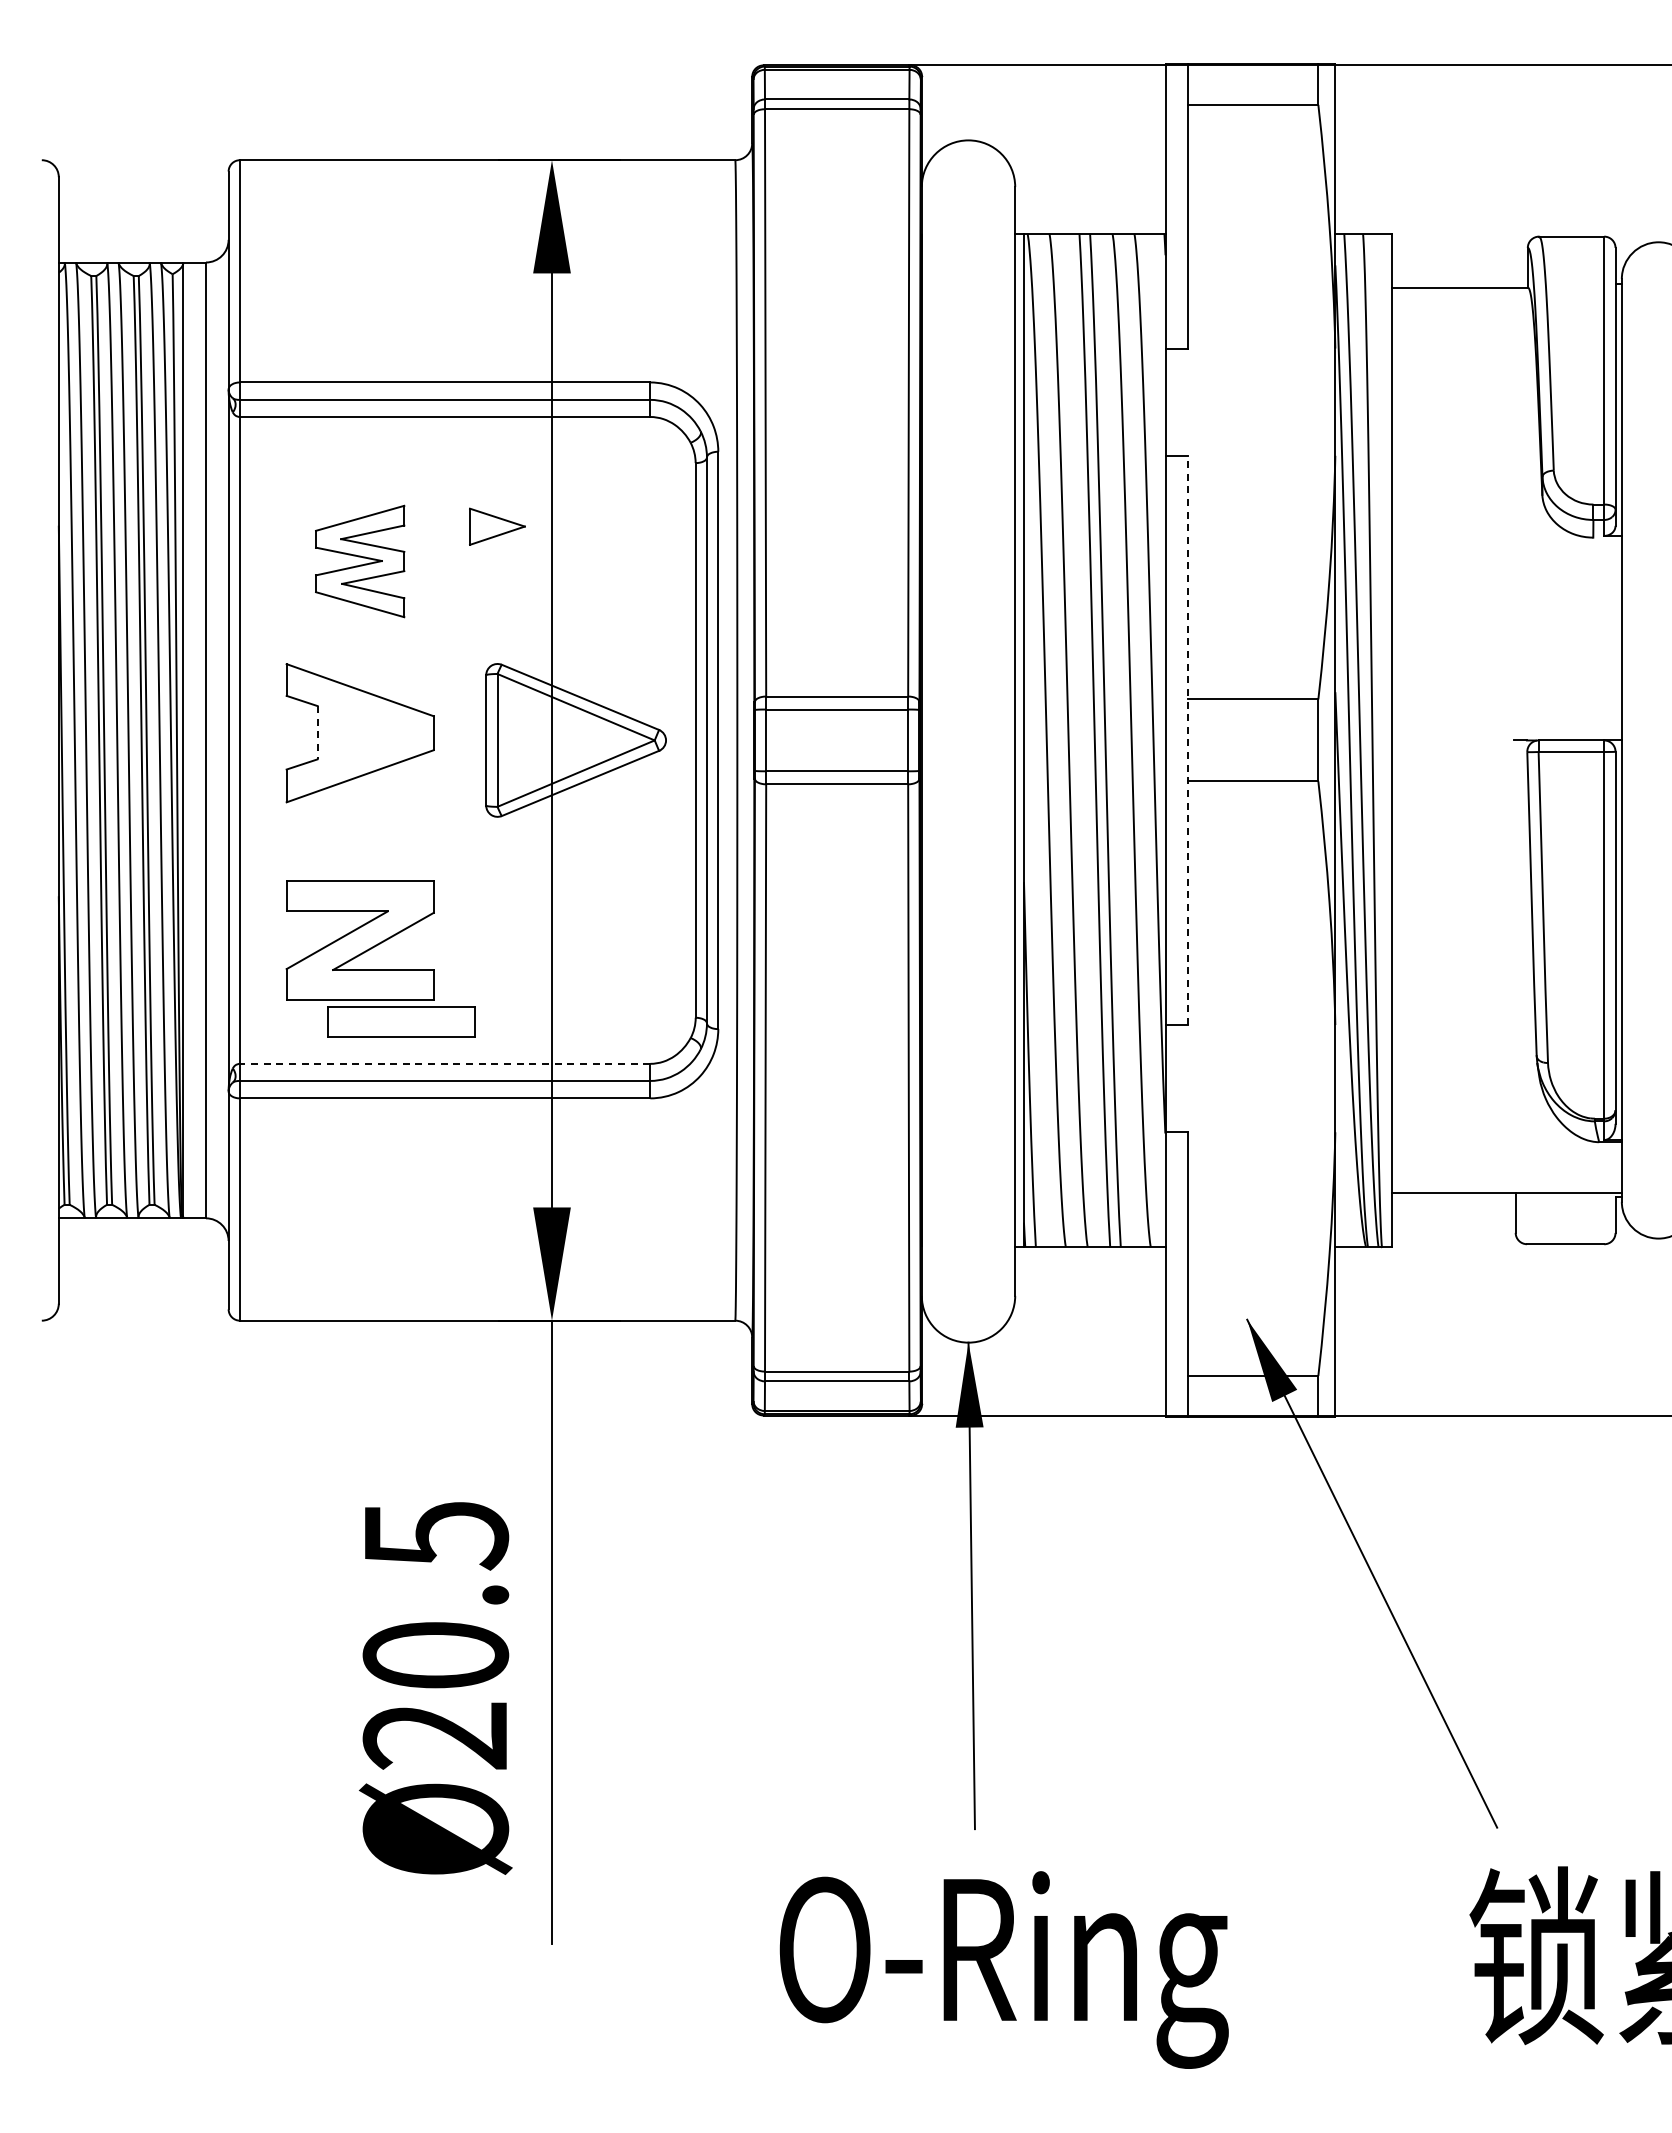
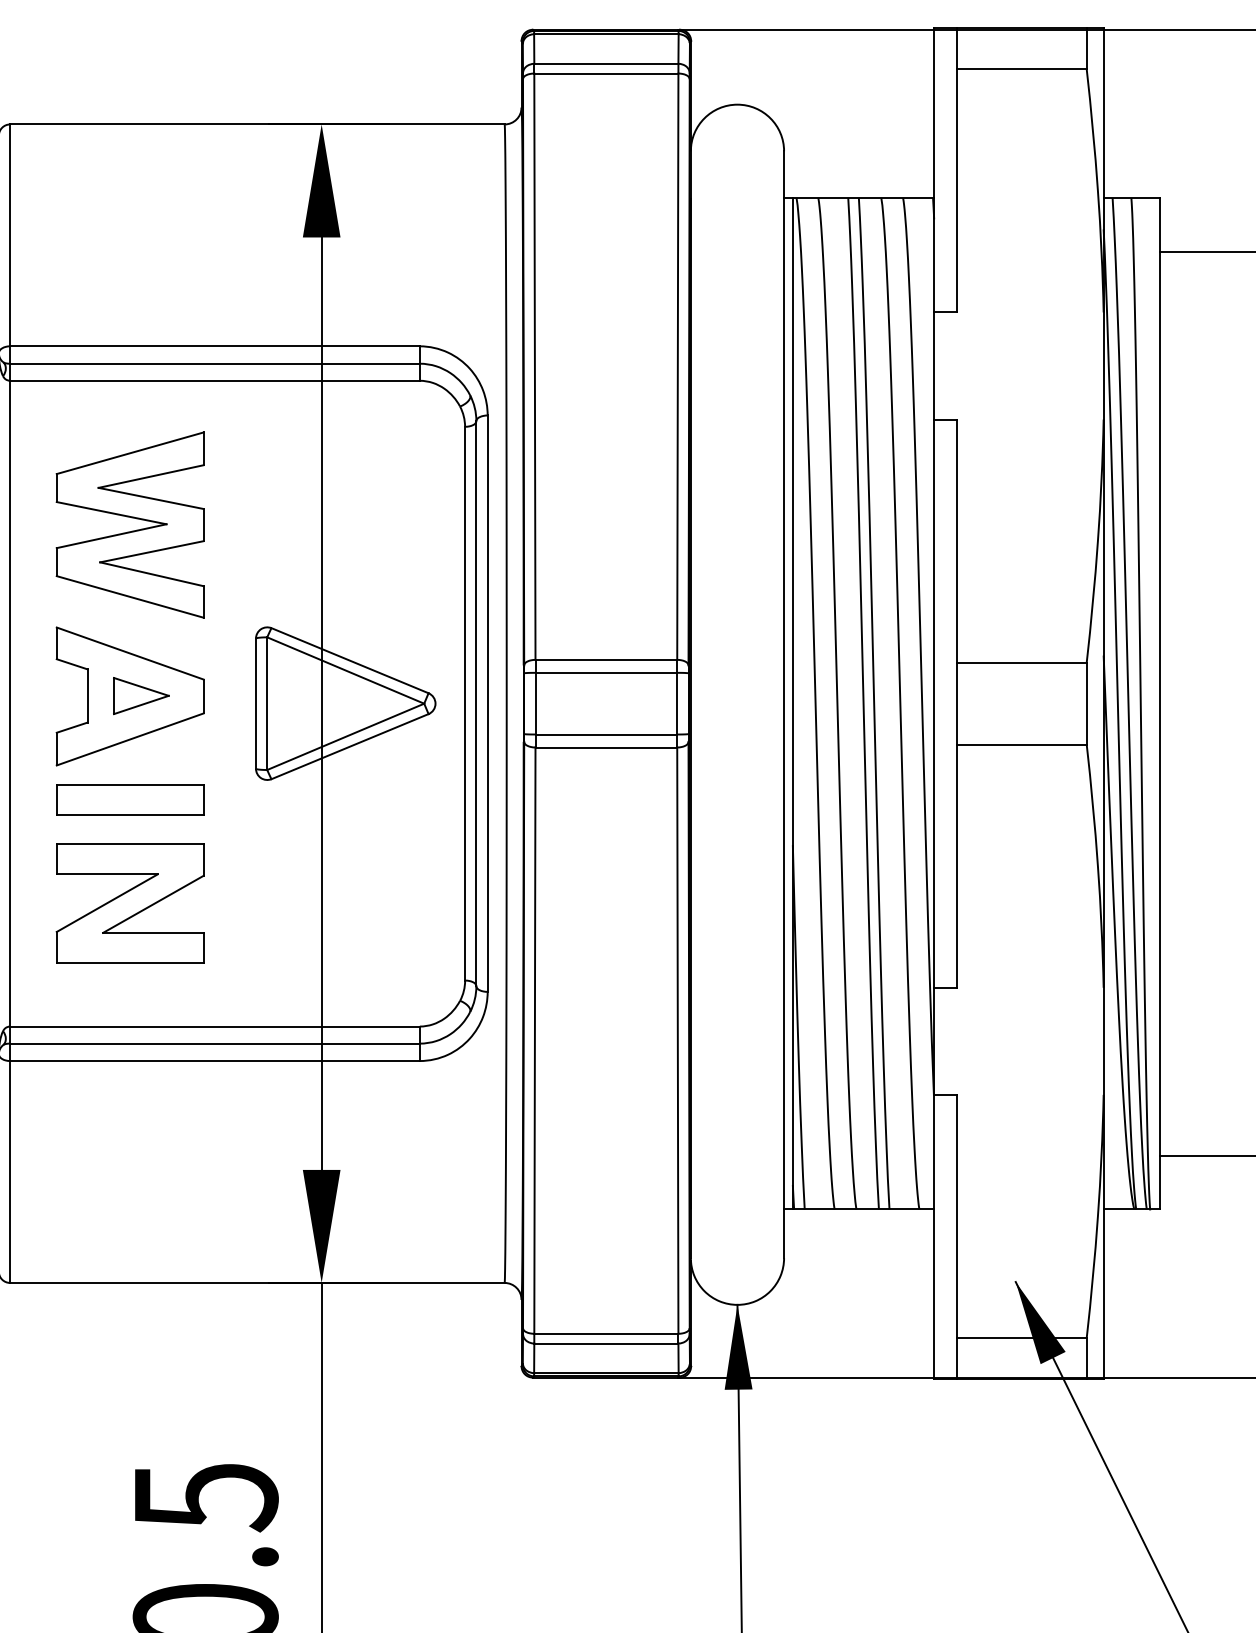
part: (497, 526) -> (141, 695), moved
part: (359, 561) -> (129, 525), size x1.67
line: (317, 732) -> (87, 695), dashed -> solid
line: (1188, 740) -> (957, 703), dashed -> solid
part: (401, 1021) -> (130, 799), moved
line: (444, 1063) -> (214, 1026), dashed -> solid

